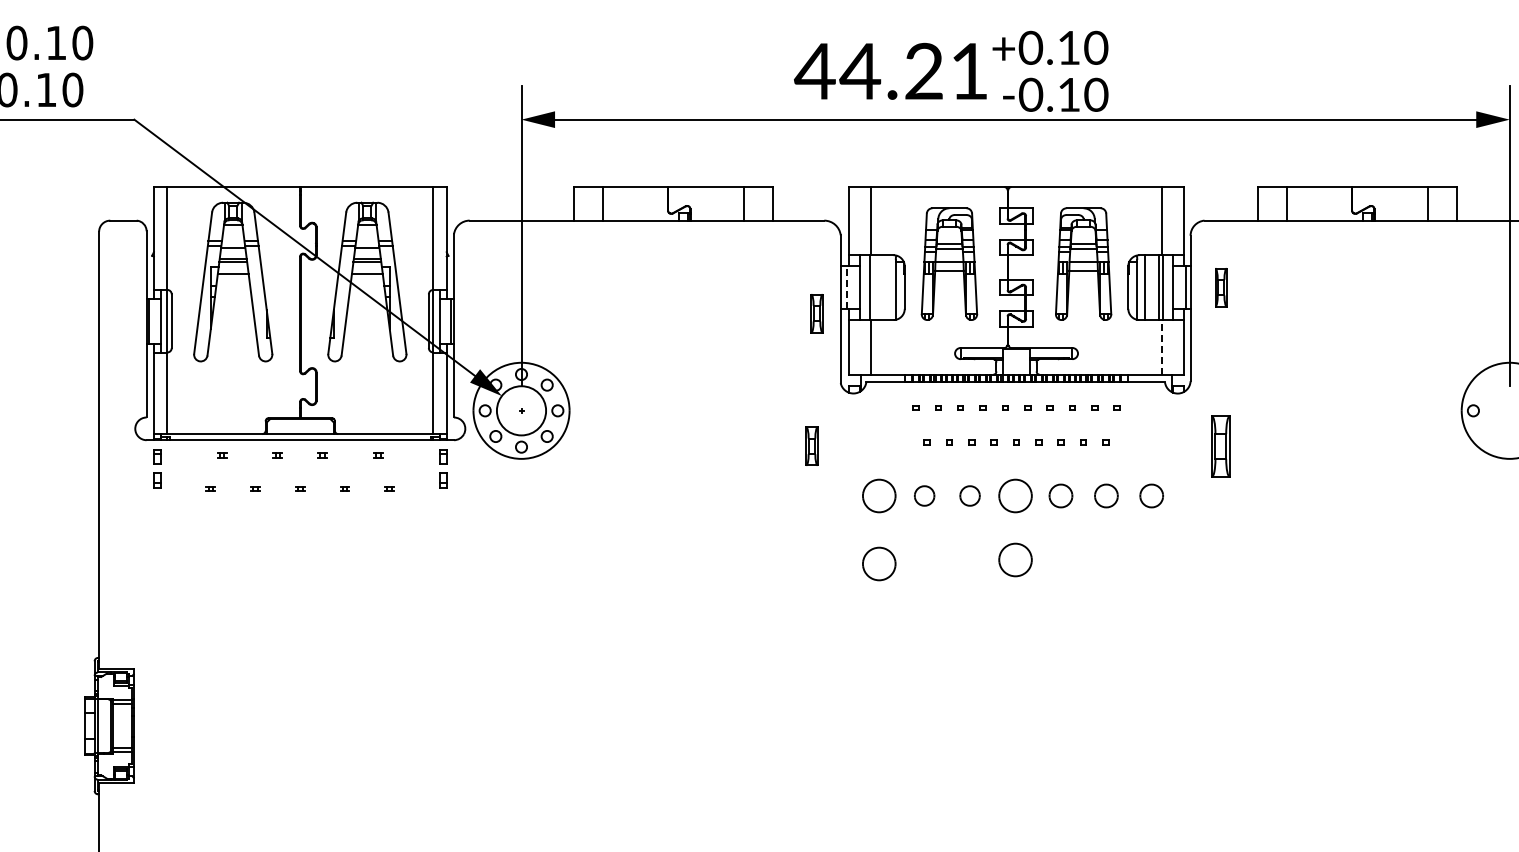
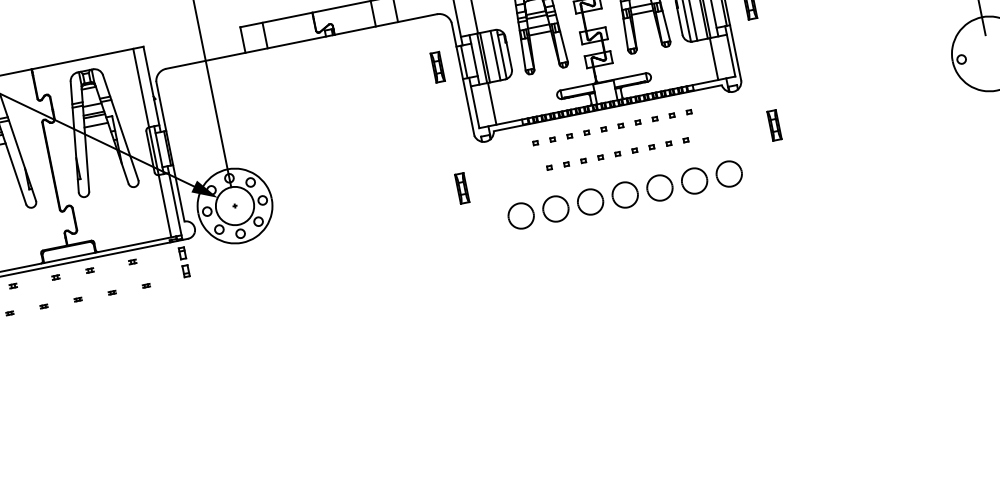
line: (846, 287) -> (464, 61), dashed -> solid
line: (873, 287) -> (484, 57), added
line: (887, 287) -> (495, 55), added
part: (816, 313) -> (437, 67), moved
line: (1161, 346) -> (713, 58), dashed -> solid
part: (1221, 445) -> (774, 124), size x0.62
part: (924, 495) -> (555, 208), size x1.67
part: (969, 495) -> (590, 201), size x1.67
part: (1060, 495) -> (659, 187), size x1.43
part: (1106, 495) -> (694, 180), size x1.43
part: (1151, 495) -> (728, 173), size x1.43
part: (1015, 559) -> (634, 243), removed
part: (879, 563) -> (531, 267), removed

